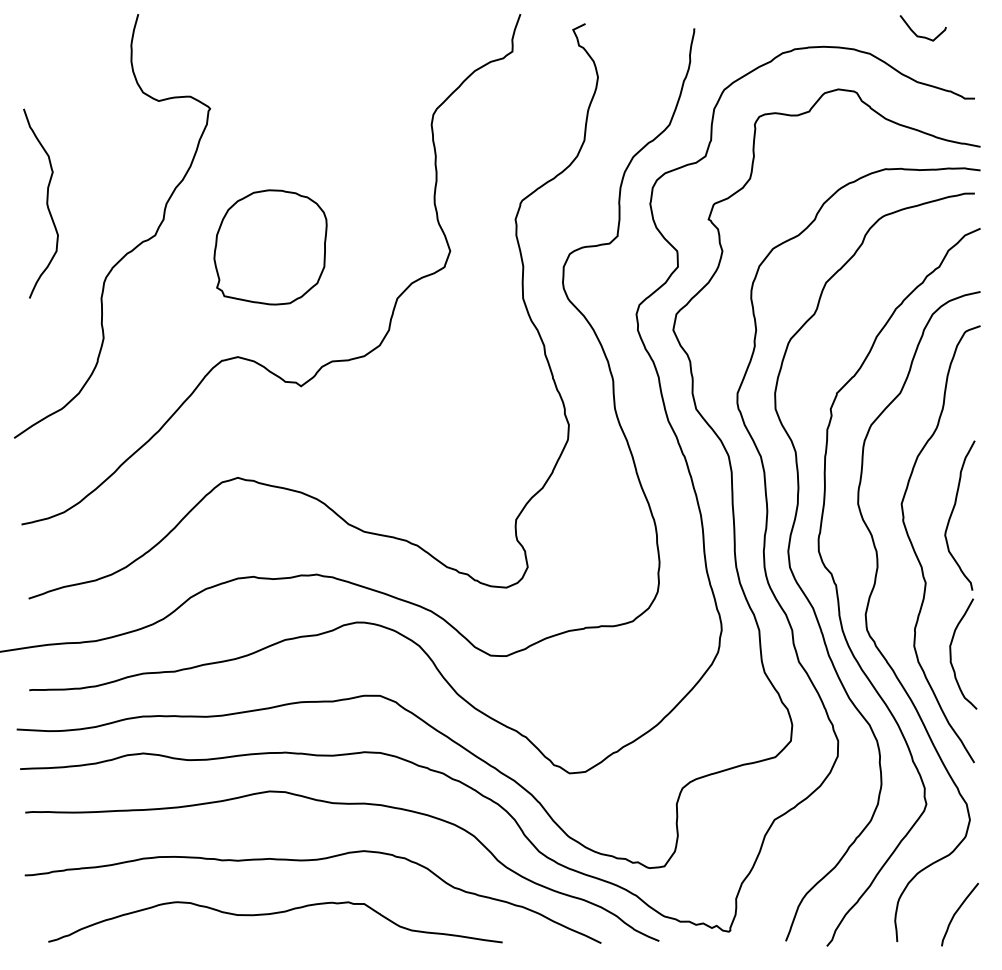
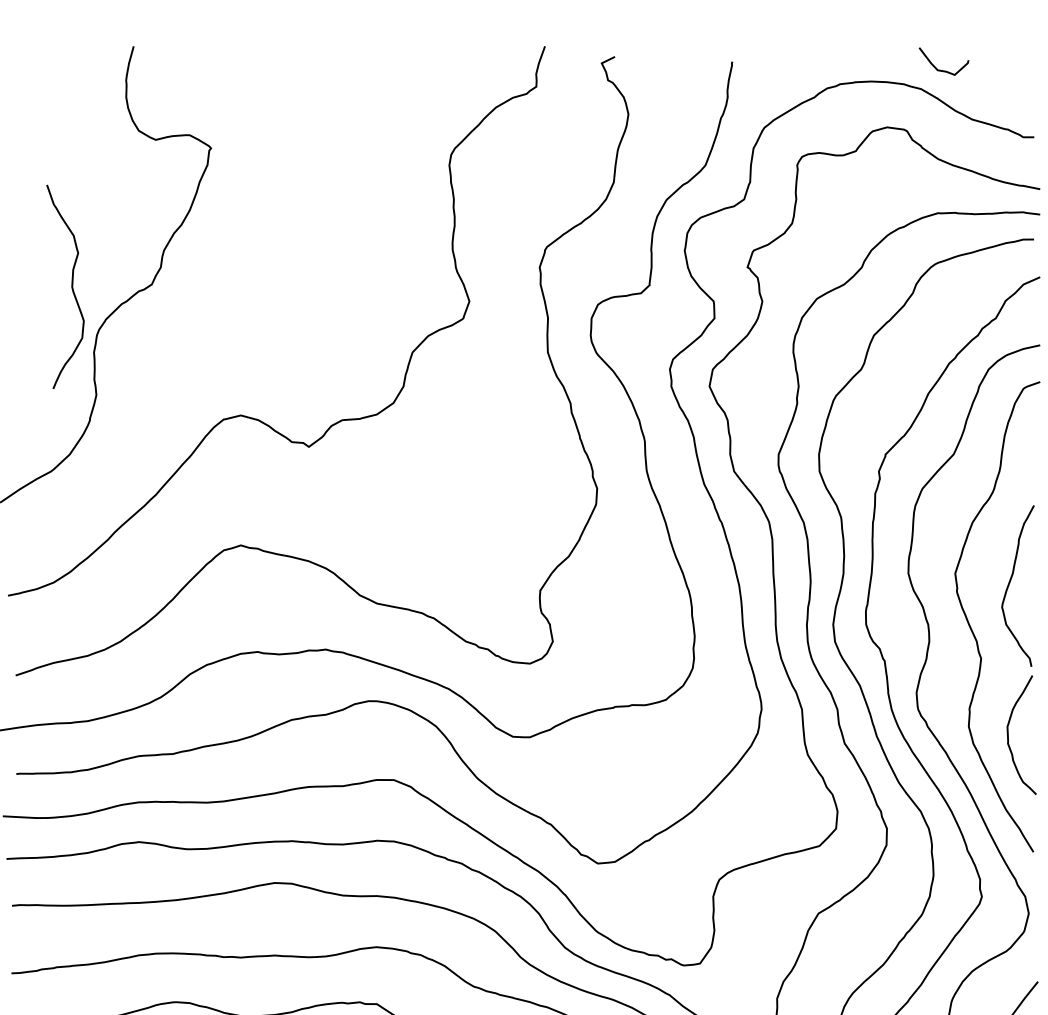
curve: (919, 35) -> (940, 69), moved
curve: (46, 203) -> (71, 286), moved
part: (270, 247) -> (275, 297), removed

